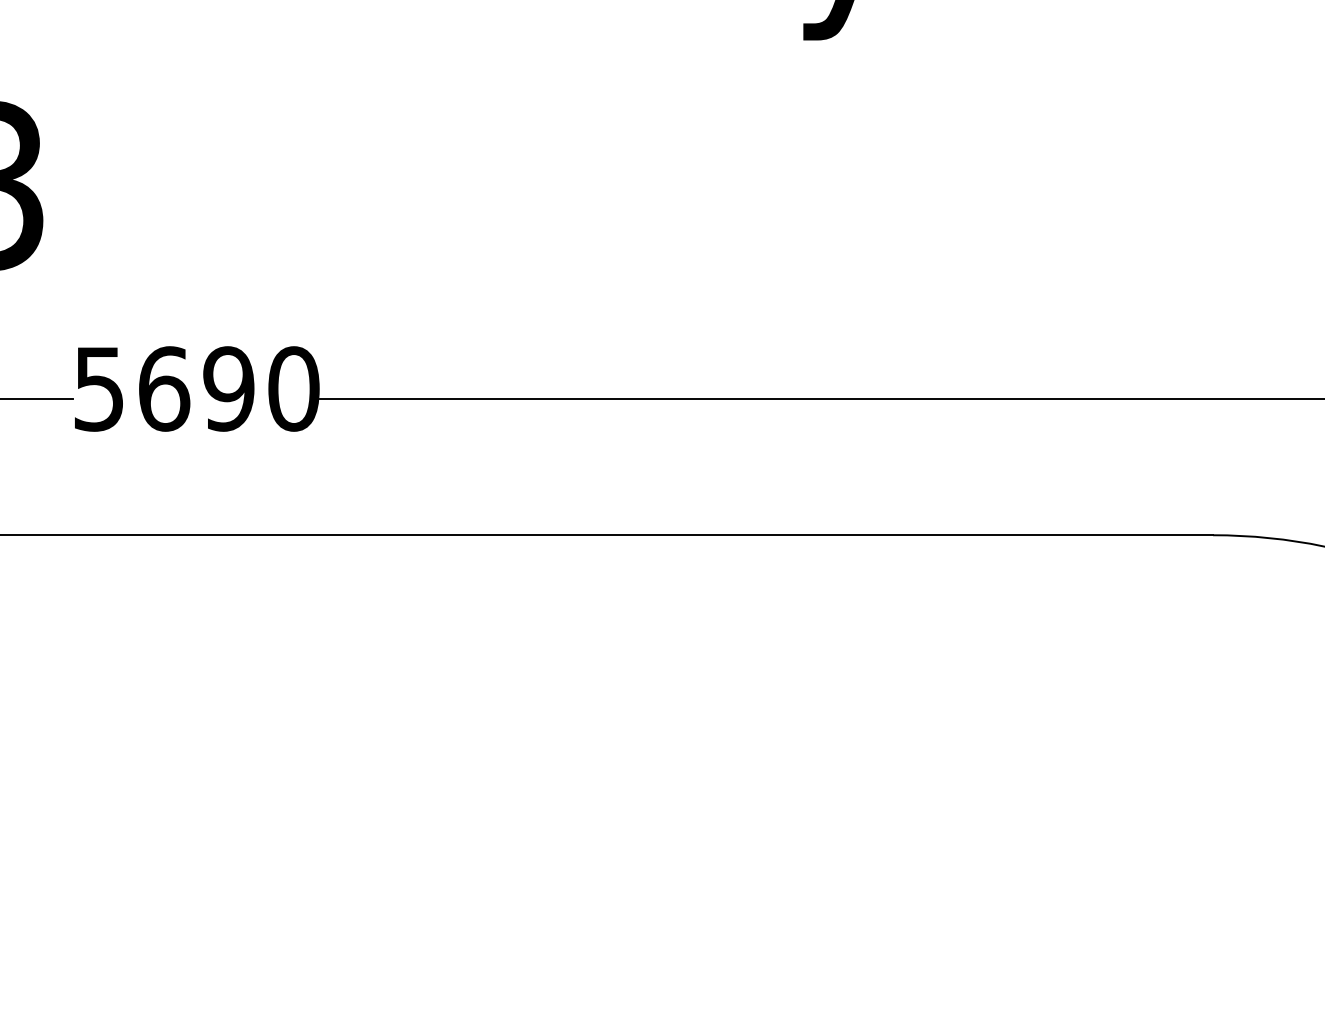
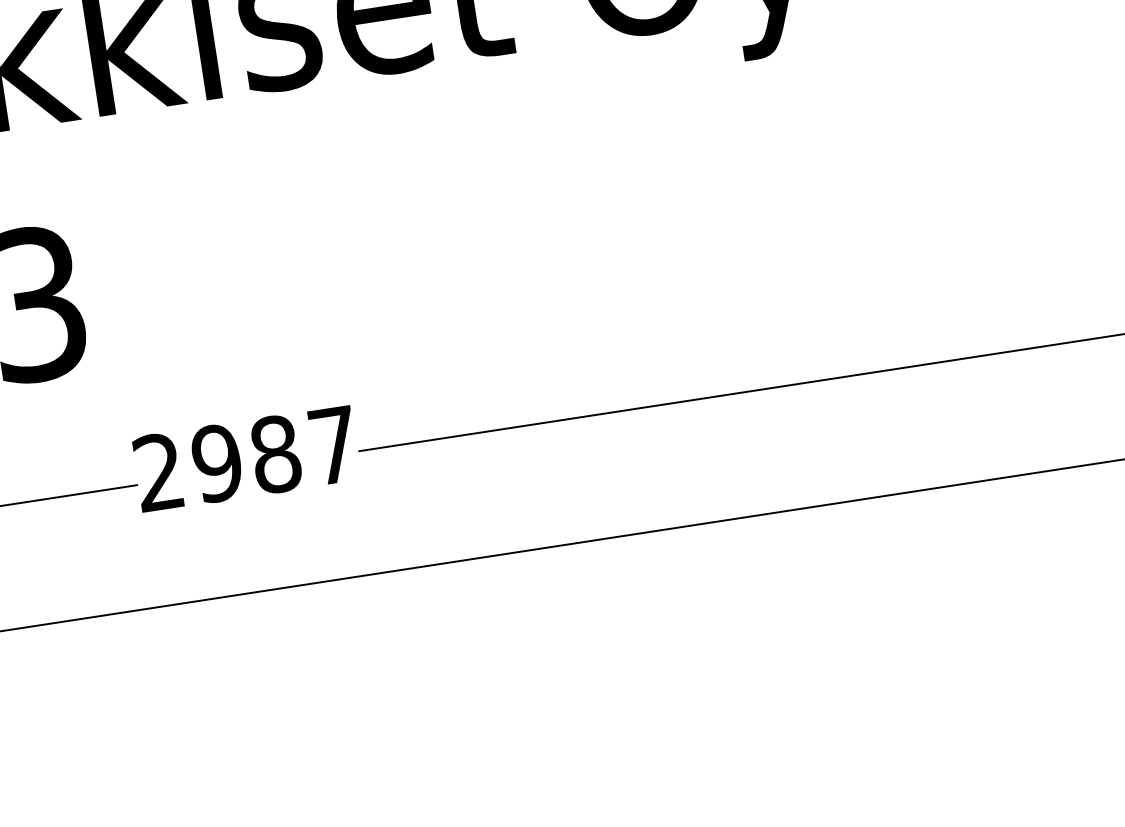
text: (196, 388) -> (246, 458), 5690 -> 2987

